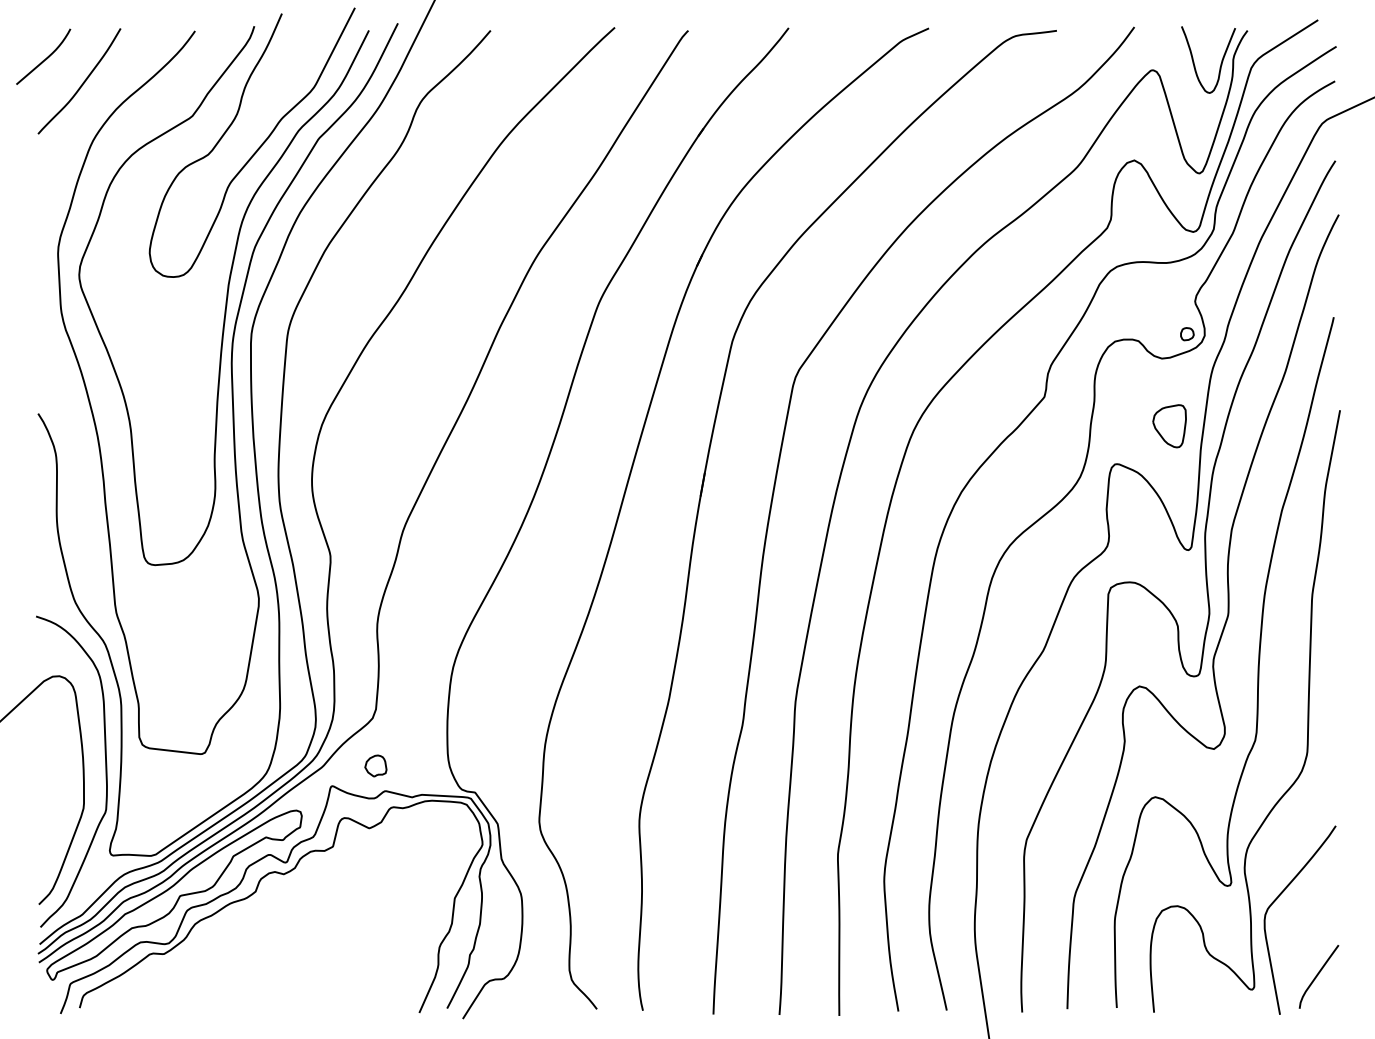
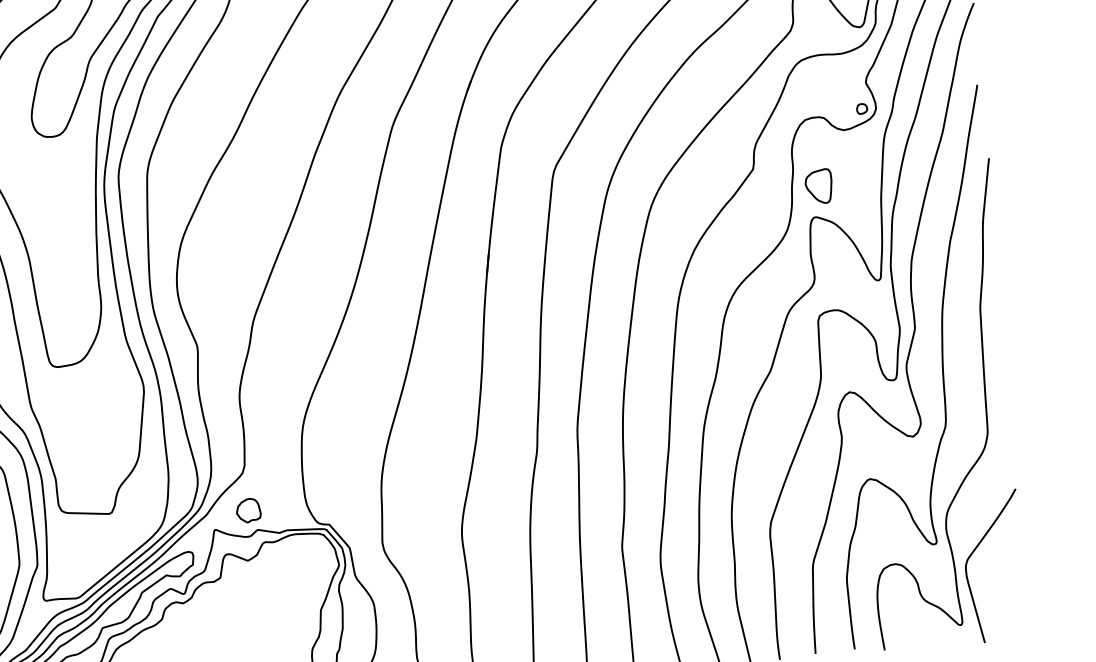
part: (1169, 426) -> (818, 186), moved
part: (375, 765) -> (248, 510), size x1.4
curve: (1318, 975) -> (1012, 609), removed

